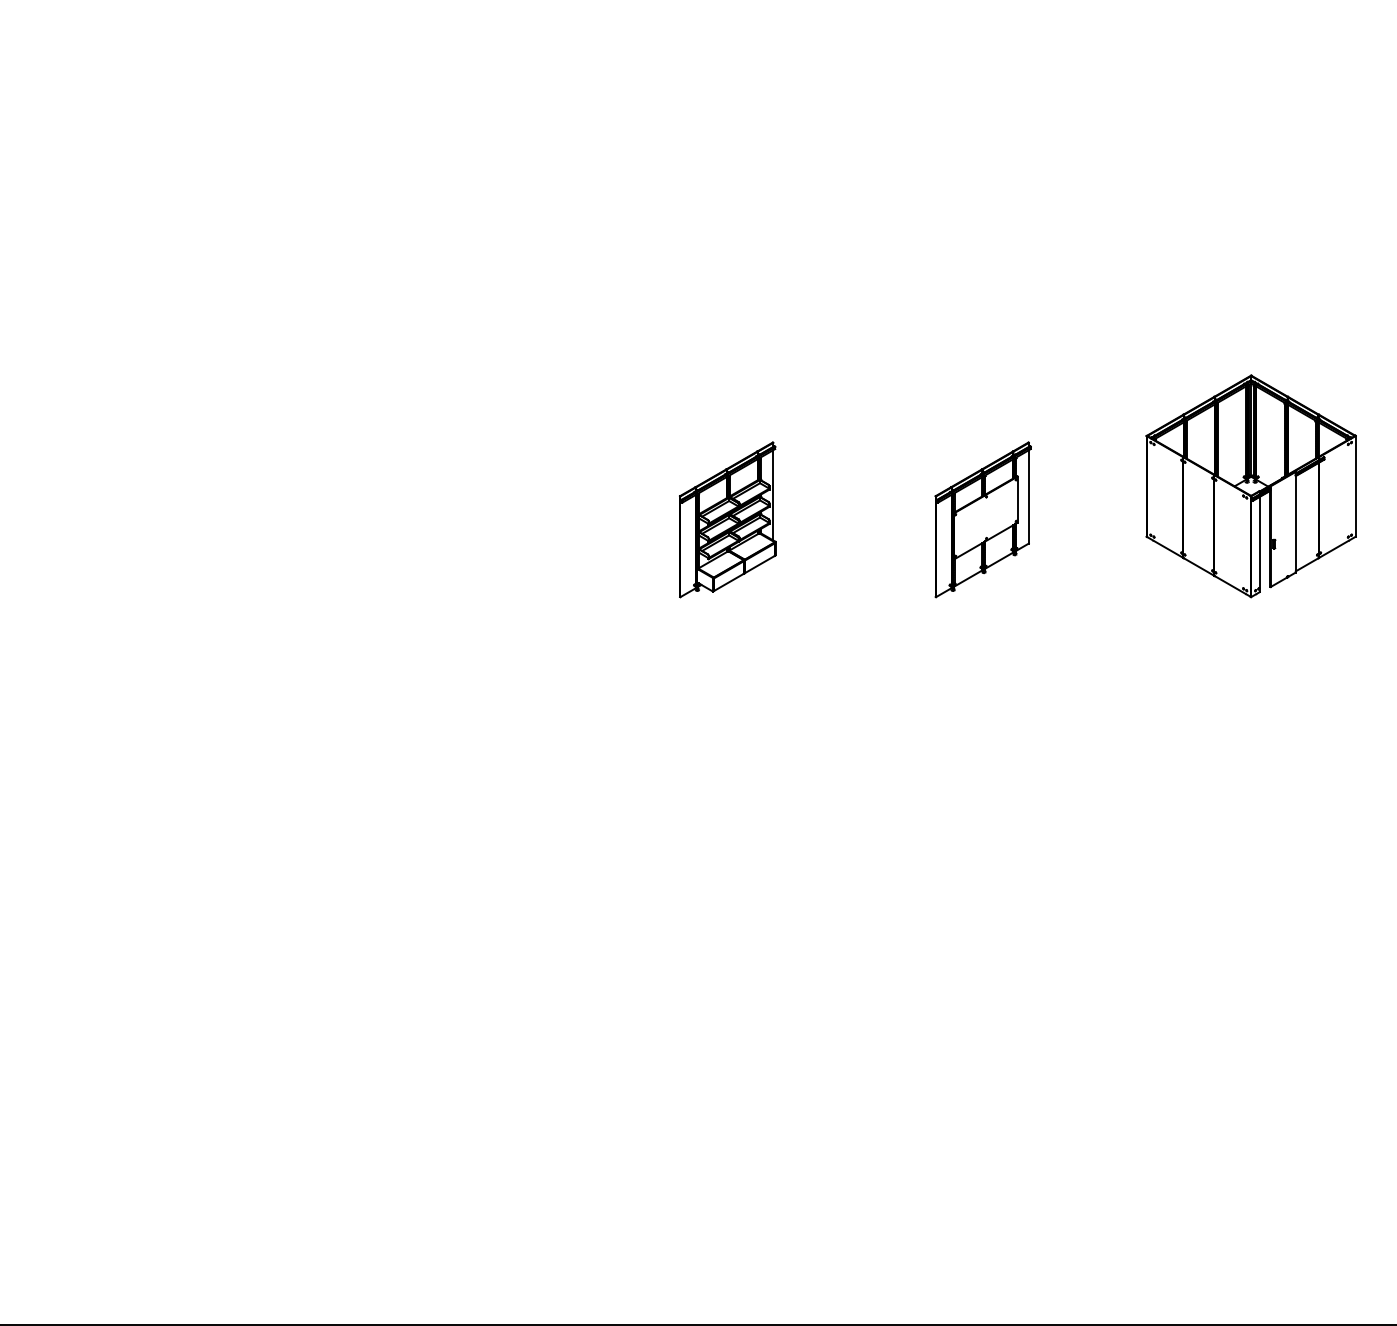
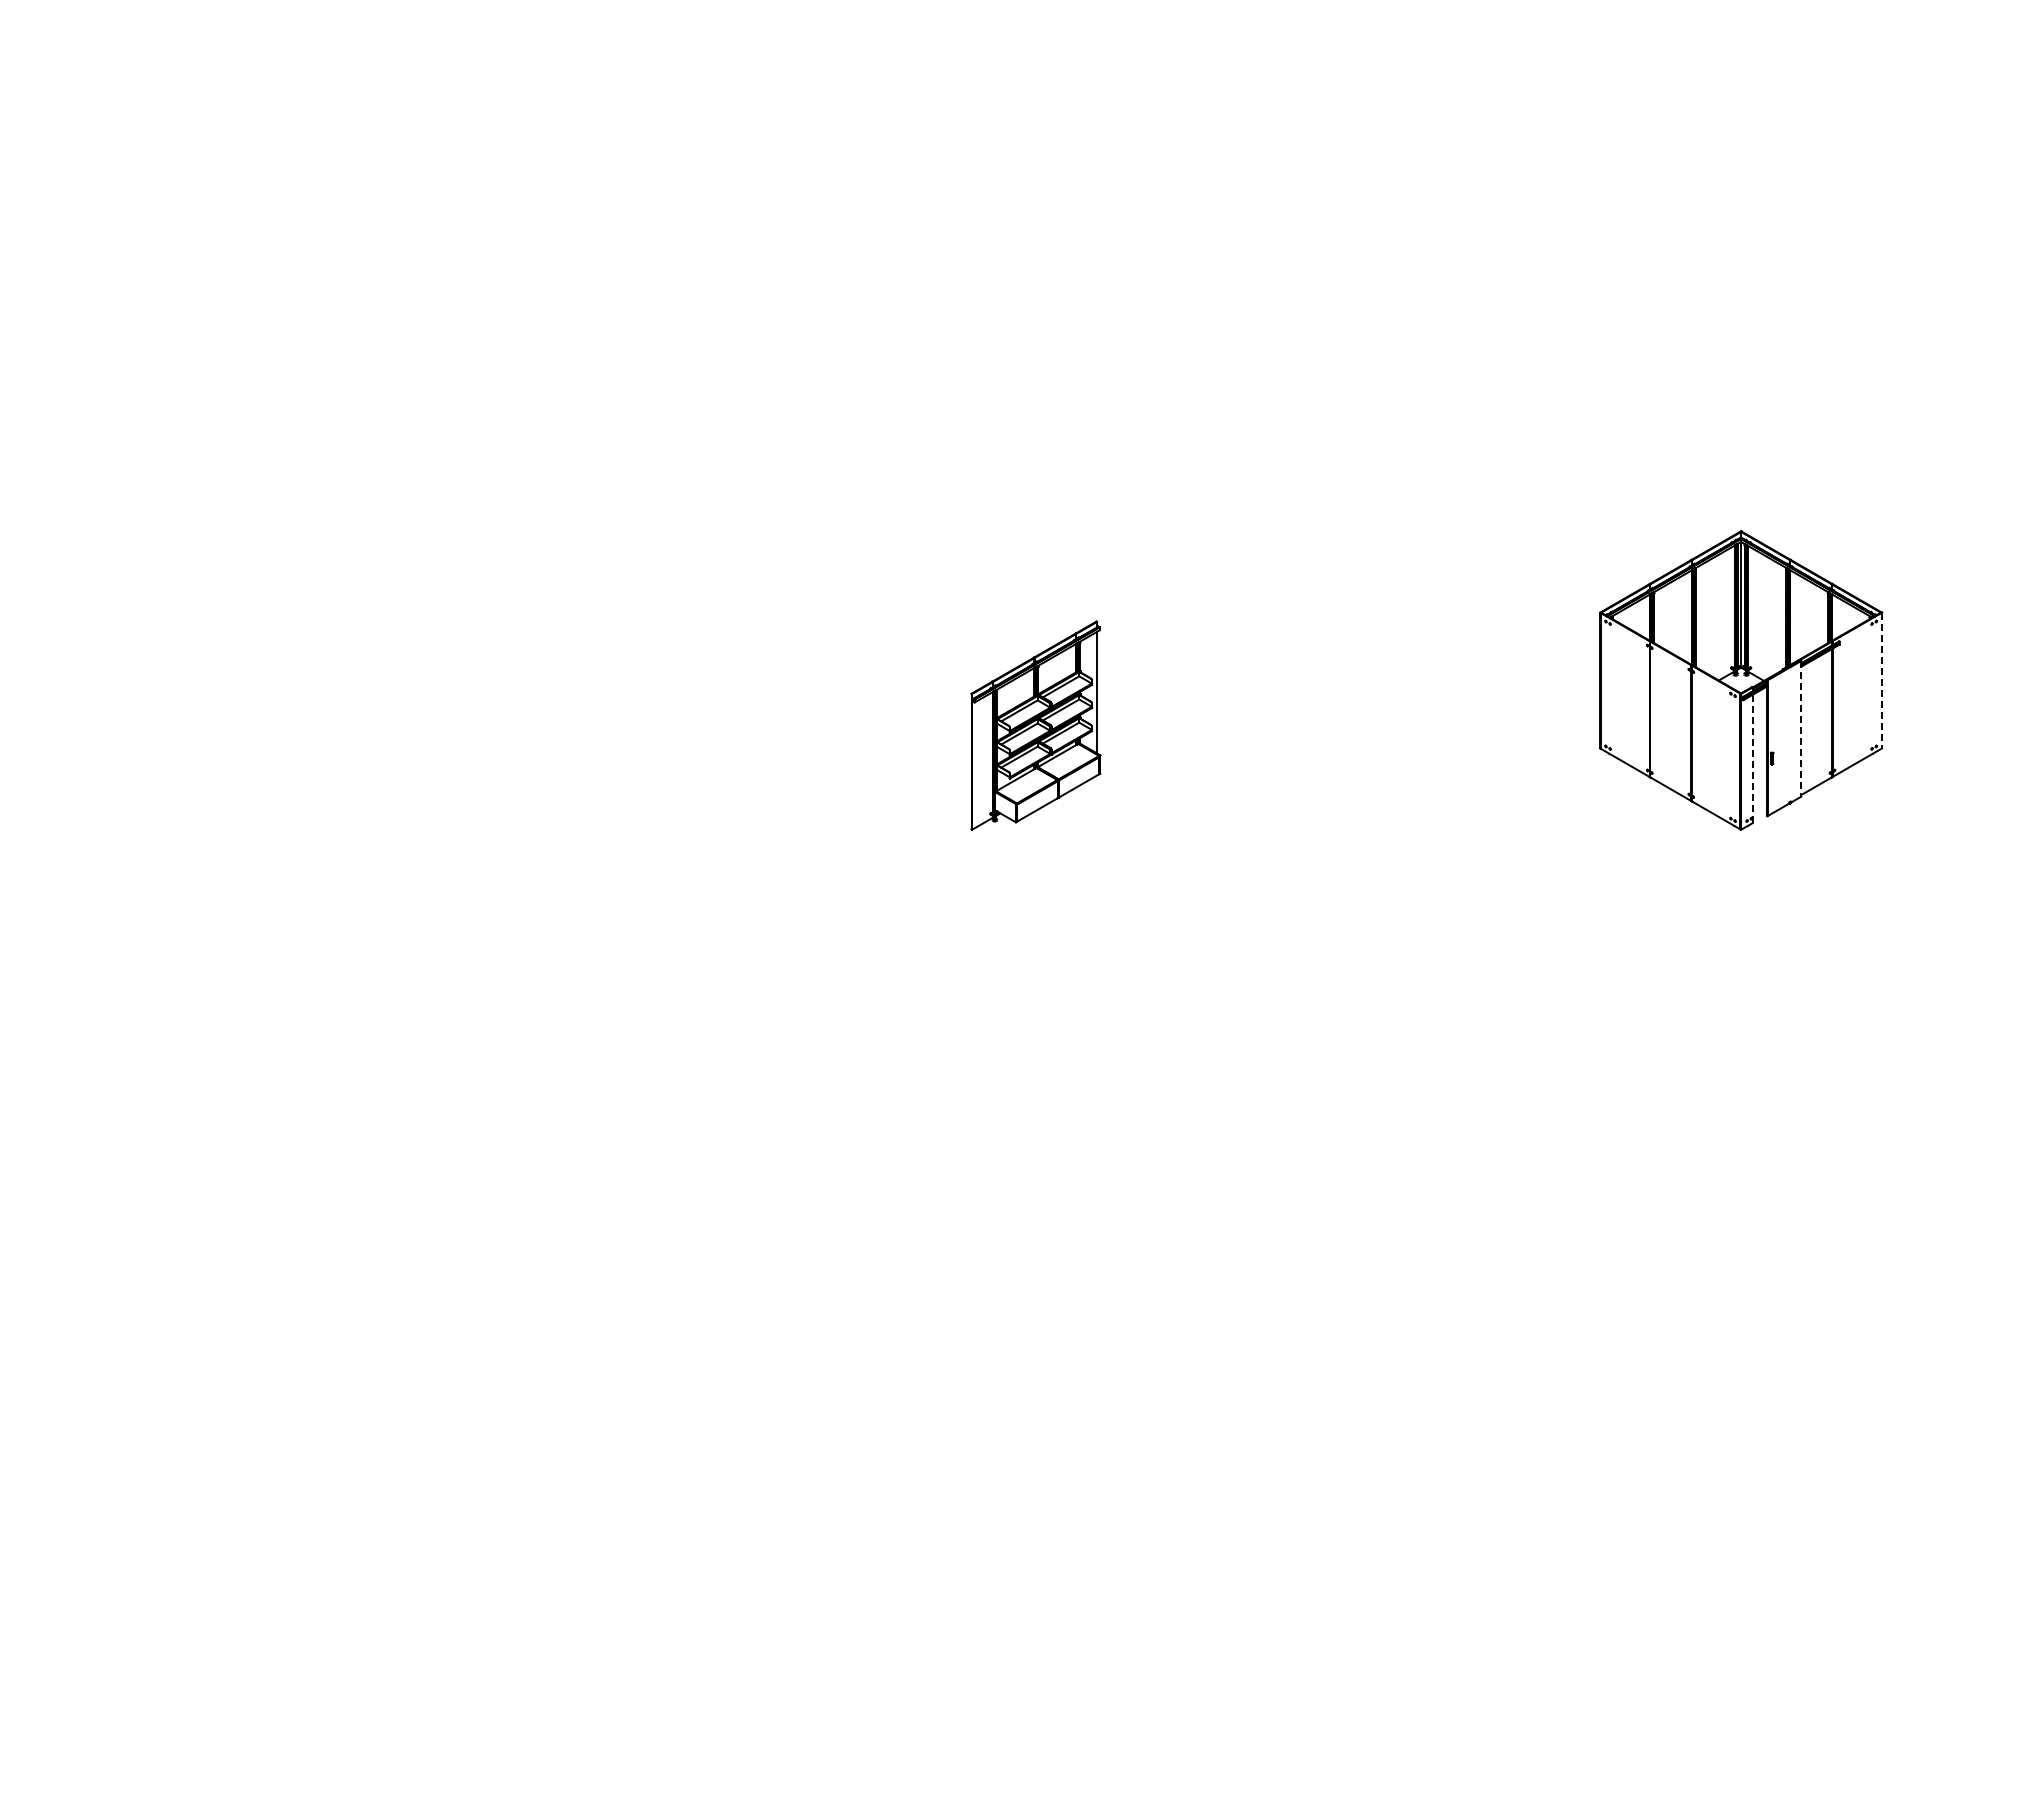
line: (1356, 486) -> (1882, 680), solid -> dashed
part: (982, 519) -> (1379, 725), removed
line: (1296, 521) -> (1801, 728), solid -> dashed
line: (1259, 544) -> (1752, 759), solid -> dashed

